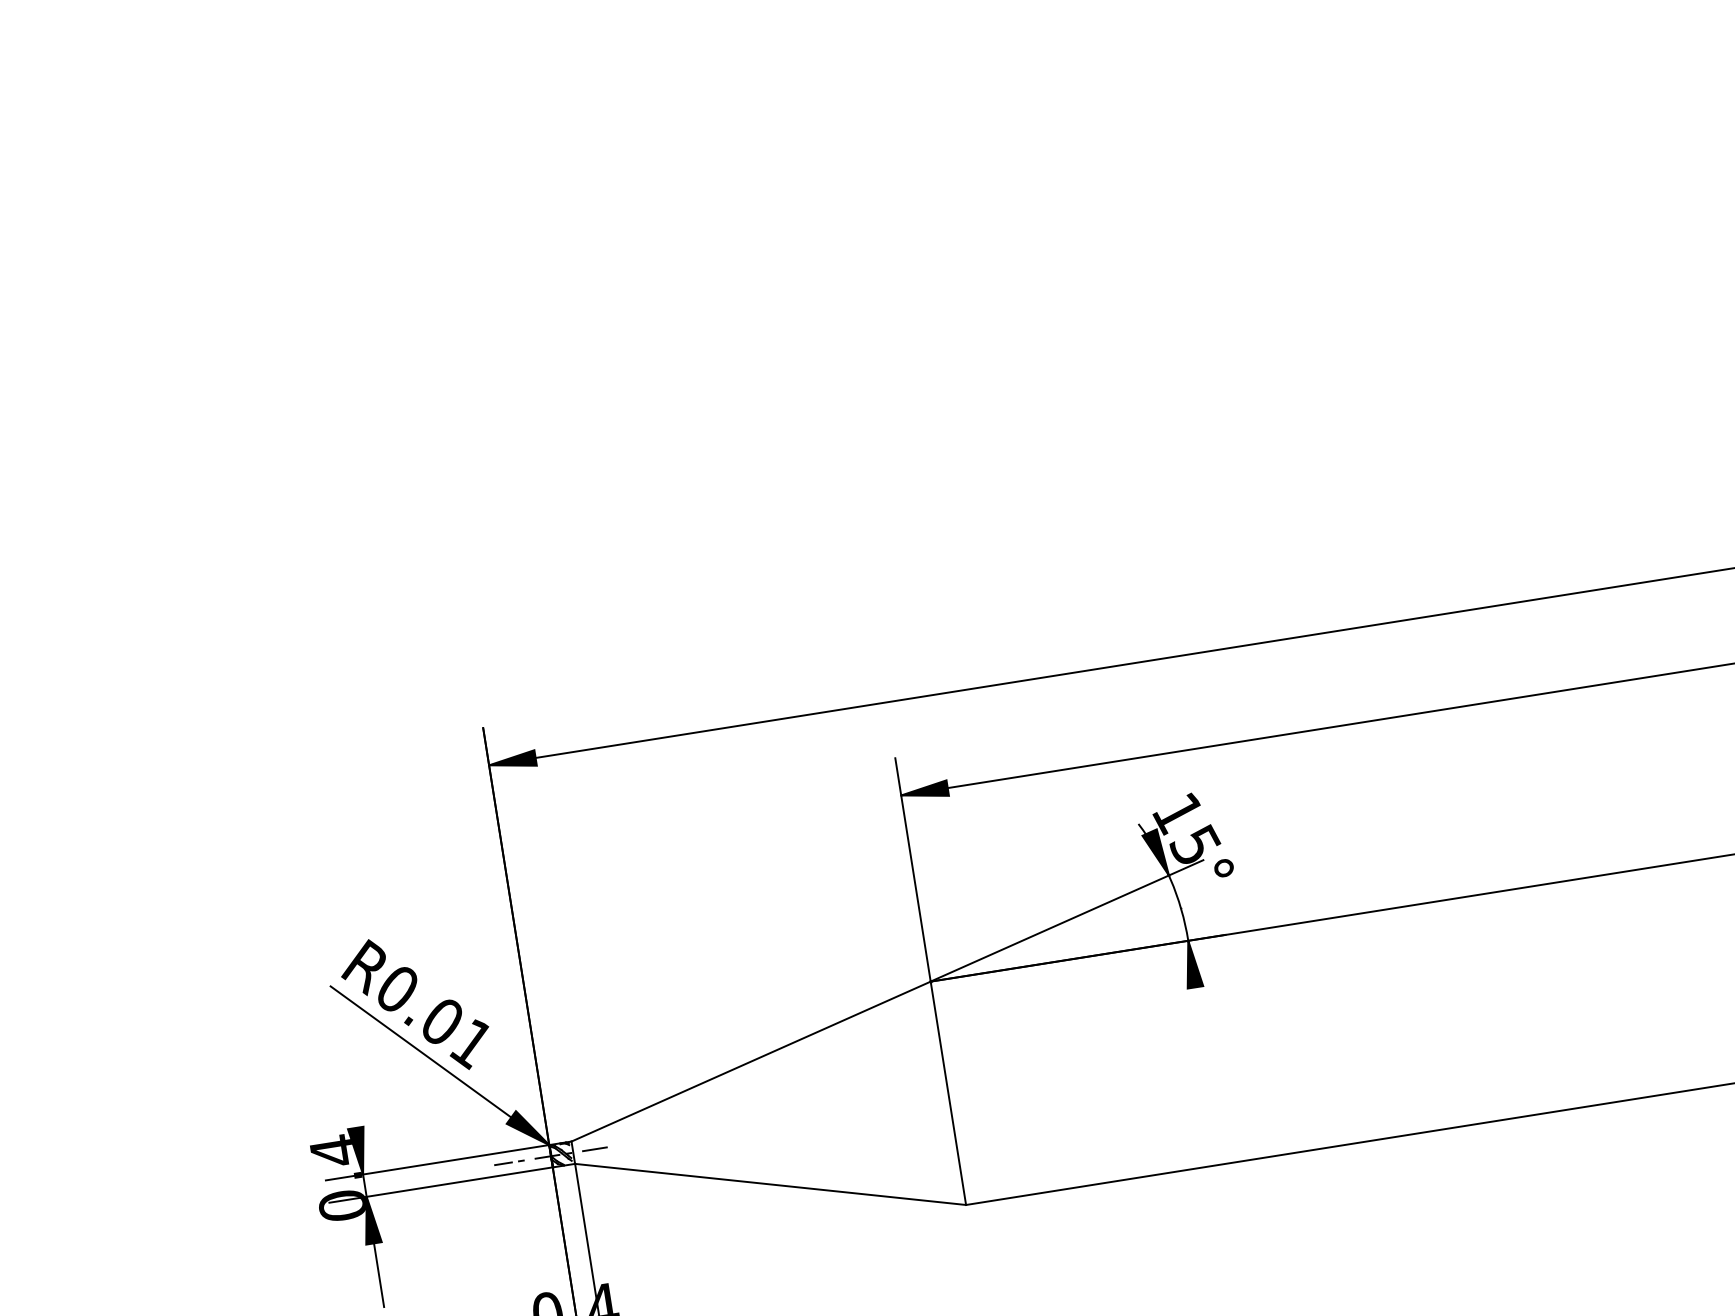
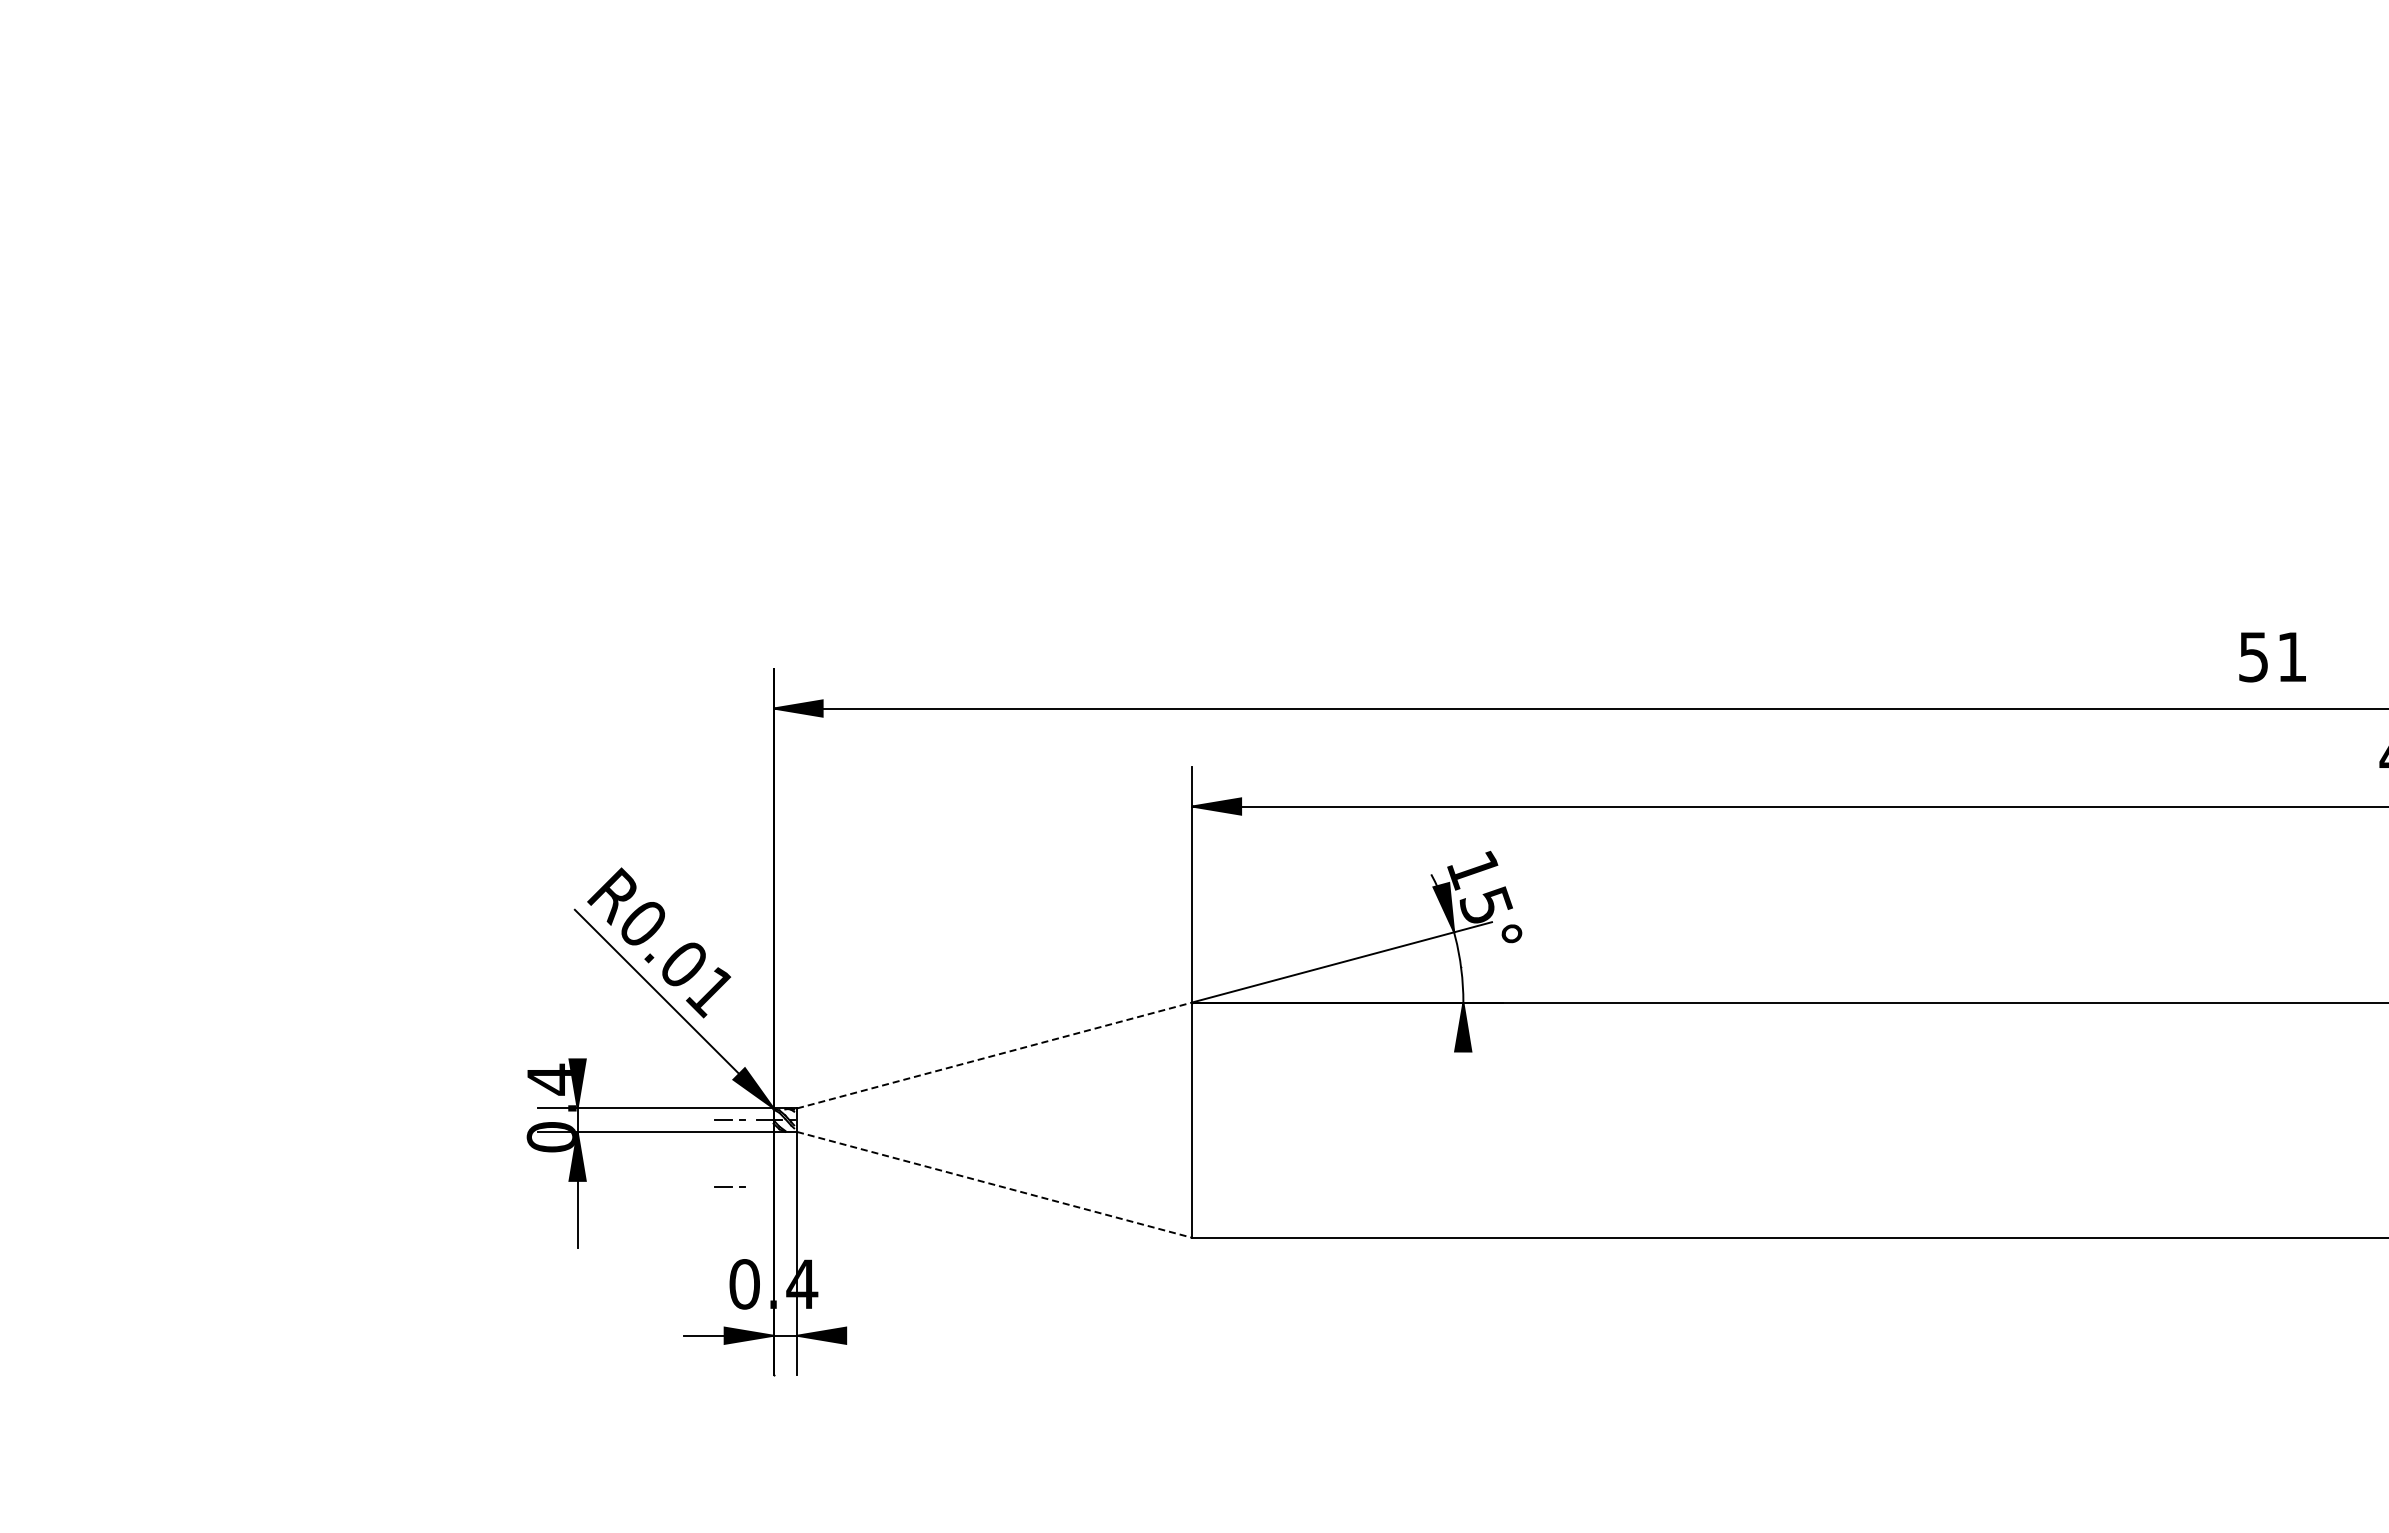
line: (751, 1061) -> (995, 1055), solid -> dashed
line: (594, 1149) -> (819, 1120), removed
line: (771, 1184) -> (995, 1185), solid -> dashed
line: (519, 1225) -> (729, 1186), added

